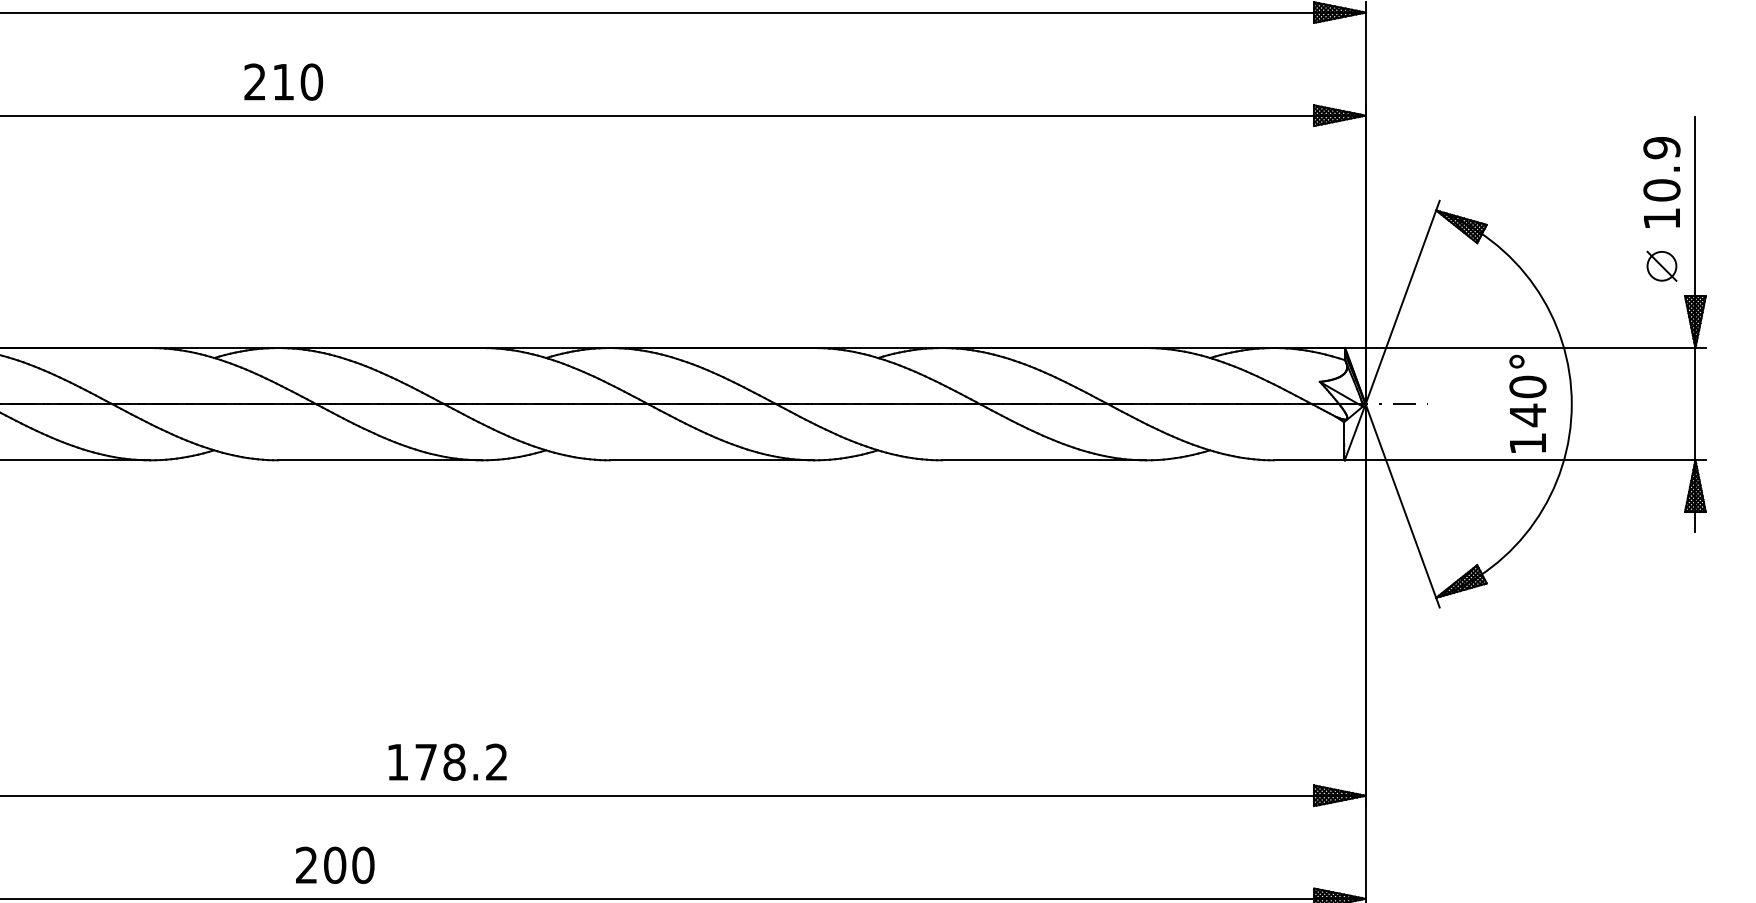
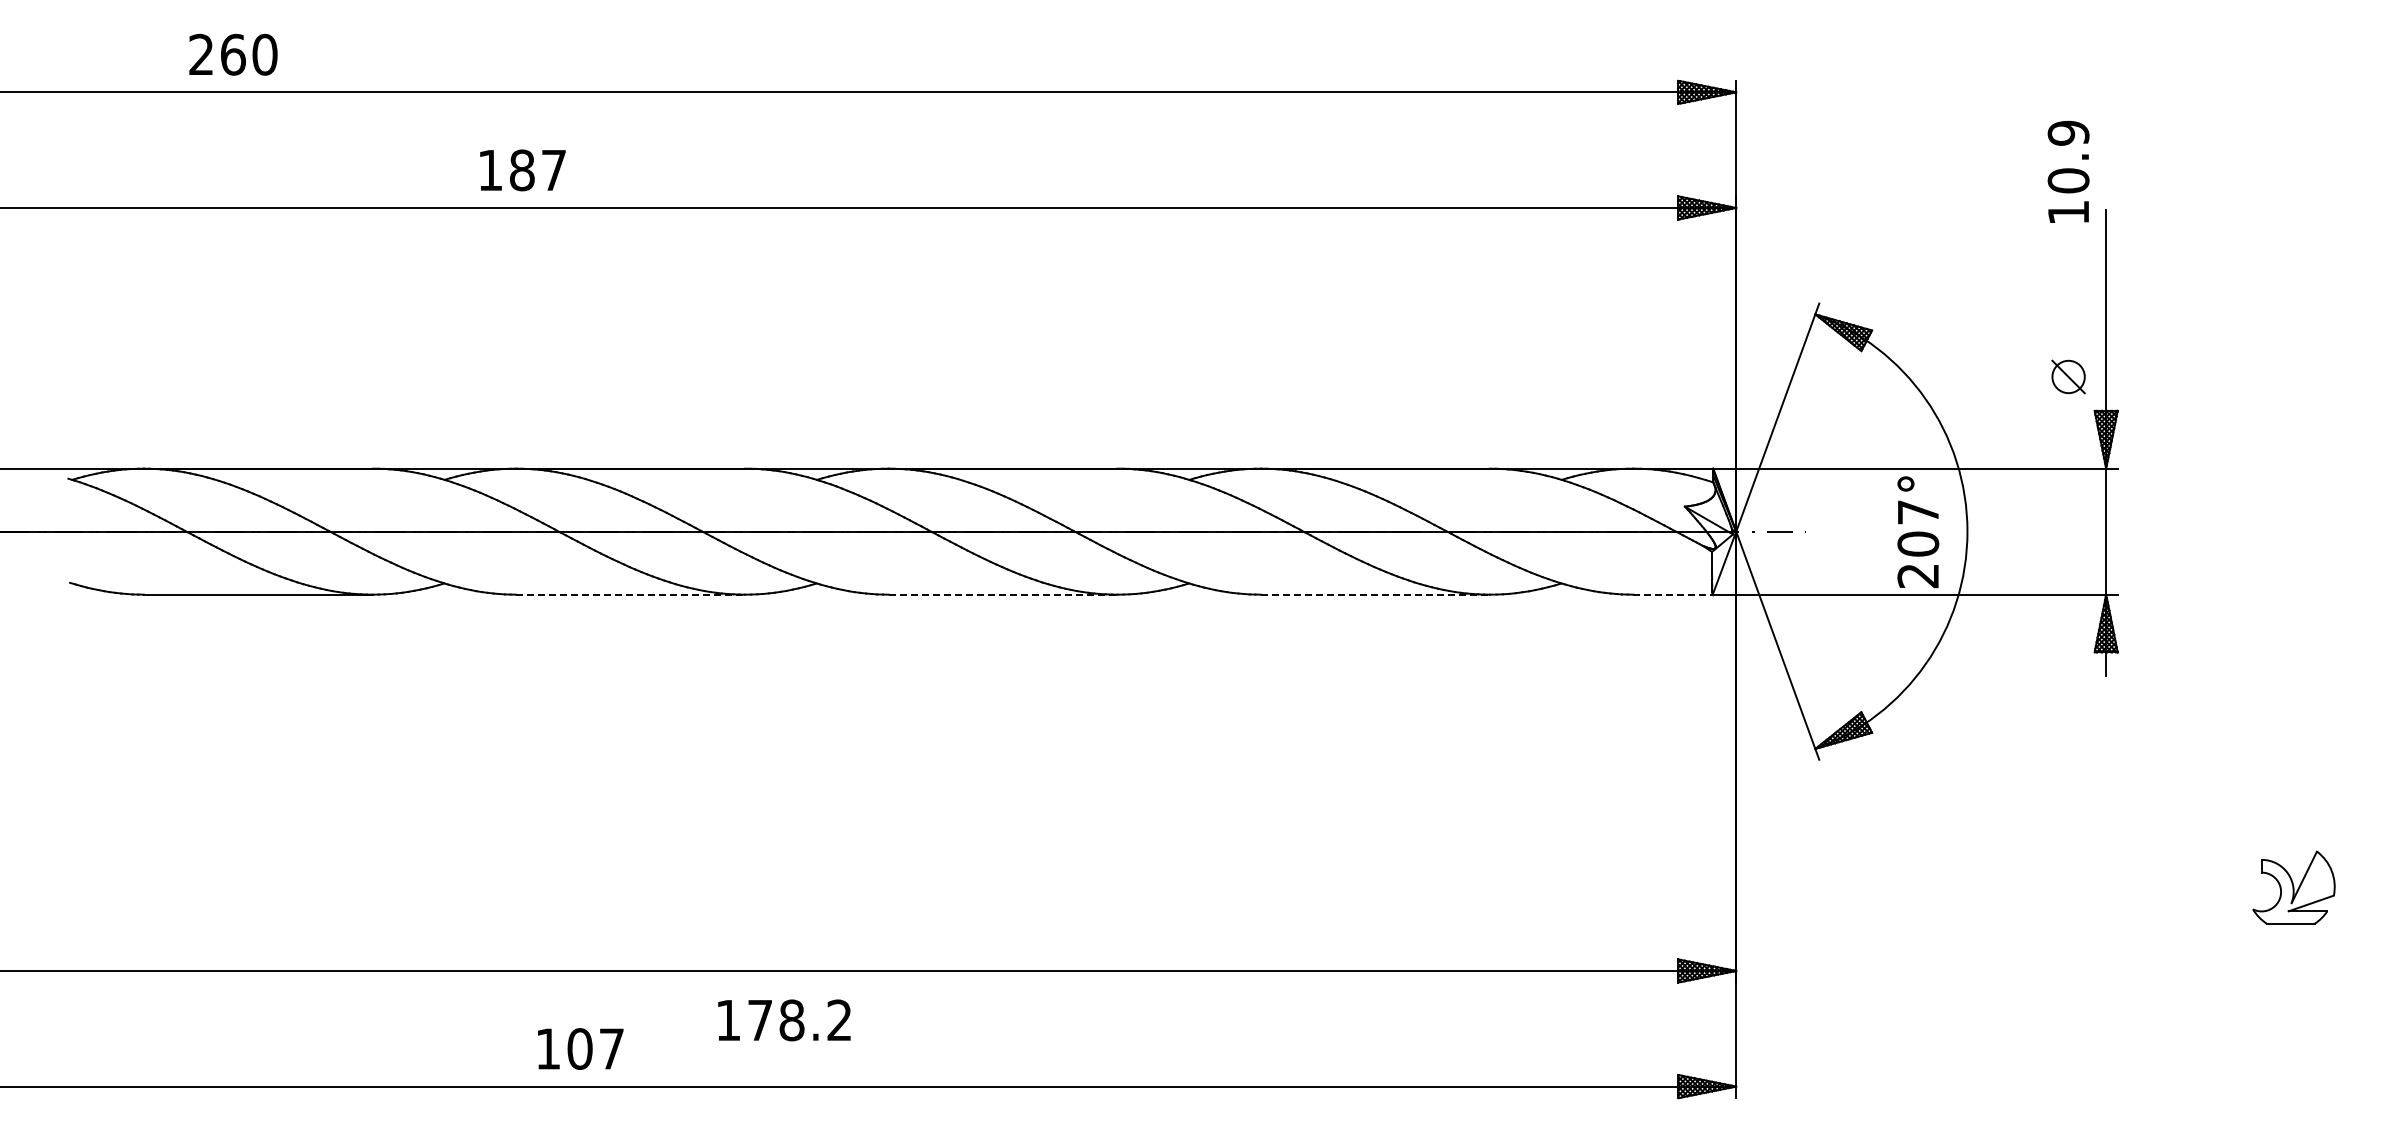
text: (283, 82) -> (522, 170), 210 -> 187
text: (1661, 182) -> (2068, 171), moved
text: (1528, 414) -> (1918, 543), 140° -> 207°
line: (380, 460) -> (631, 594), solid -> dashed
line: (712, 460) -> (1003, 594), solid -> dashed
line: (1044, 460) -> (1375, 594), solid -> dashed
line: (1309, 460) -> (1673, 594), solid -> dashed
text: (447, 762) -> (784, 1020), moved
text: (335, 864) -> (580, 1048), 200 -> 107

